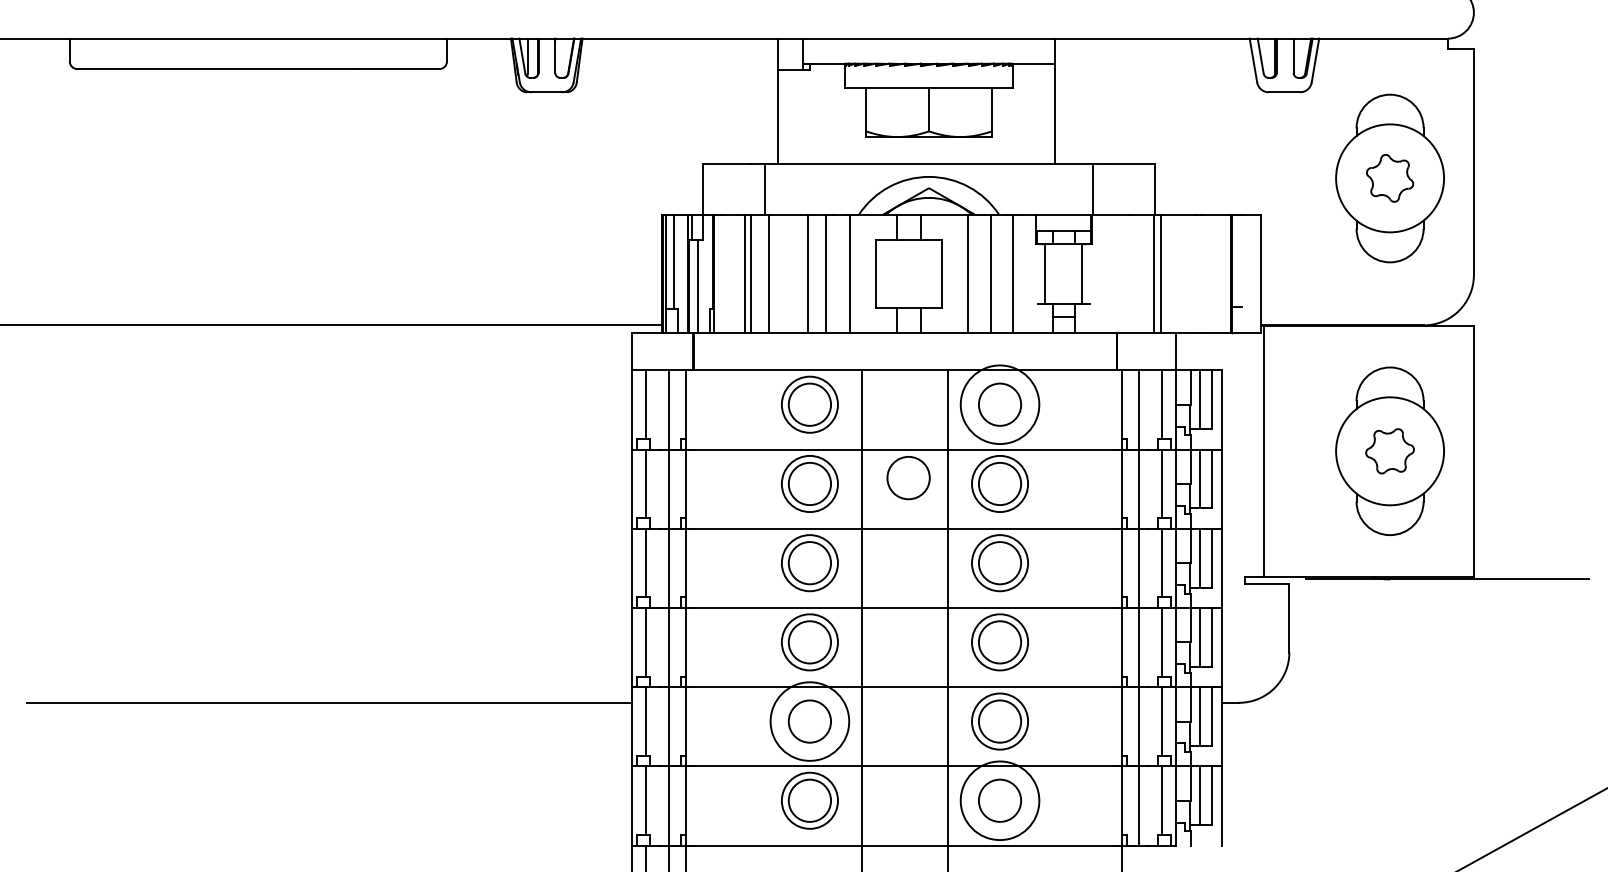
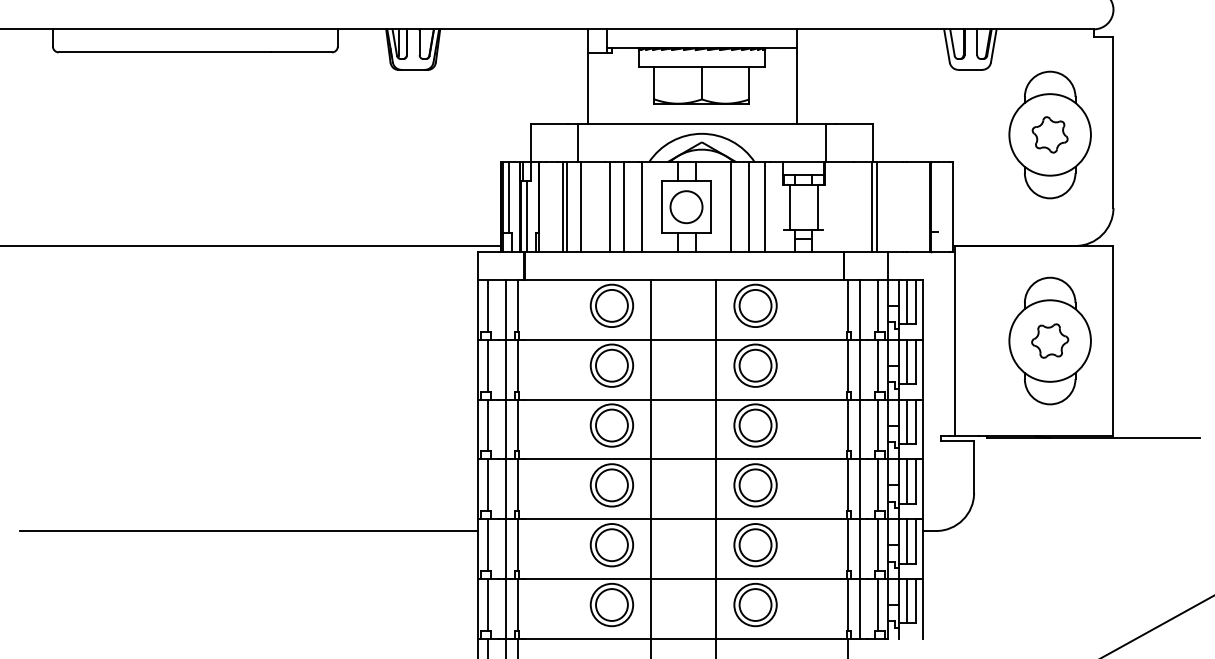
circle: (999, 404) -> (755, 305), size x0.71
circle: (908, 478) -> (686, 207), moved
circle: (809, 721) -> (611, 545), size x0.71
circle: (999, 800) -> (755, 604), size x0.71

